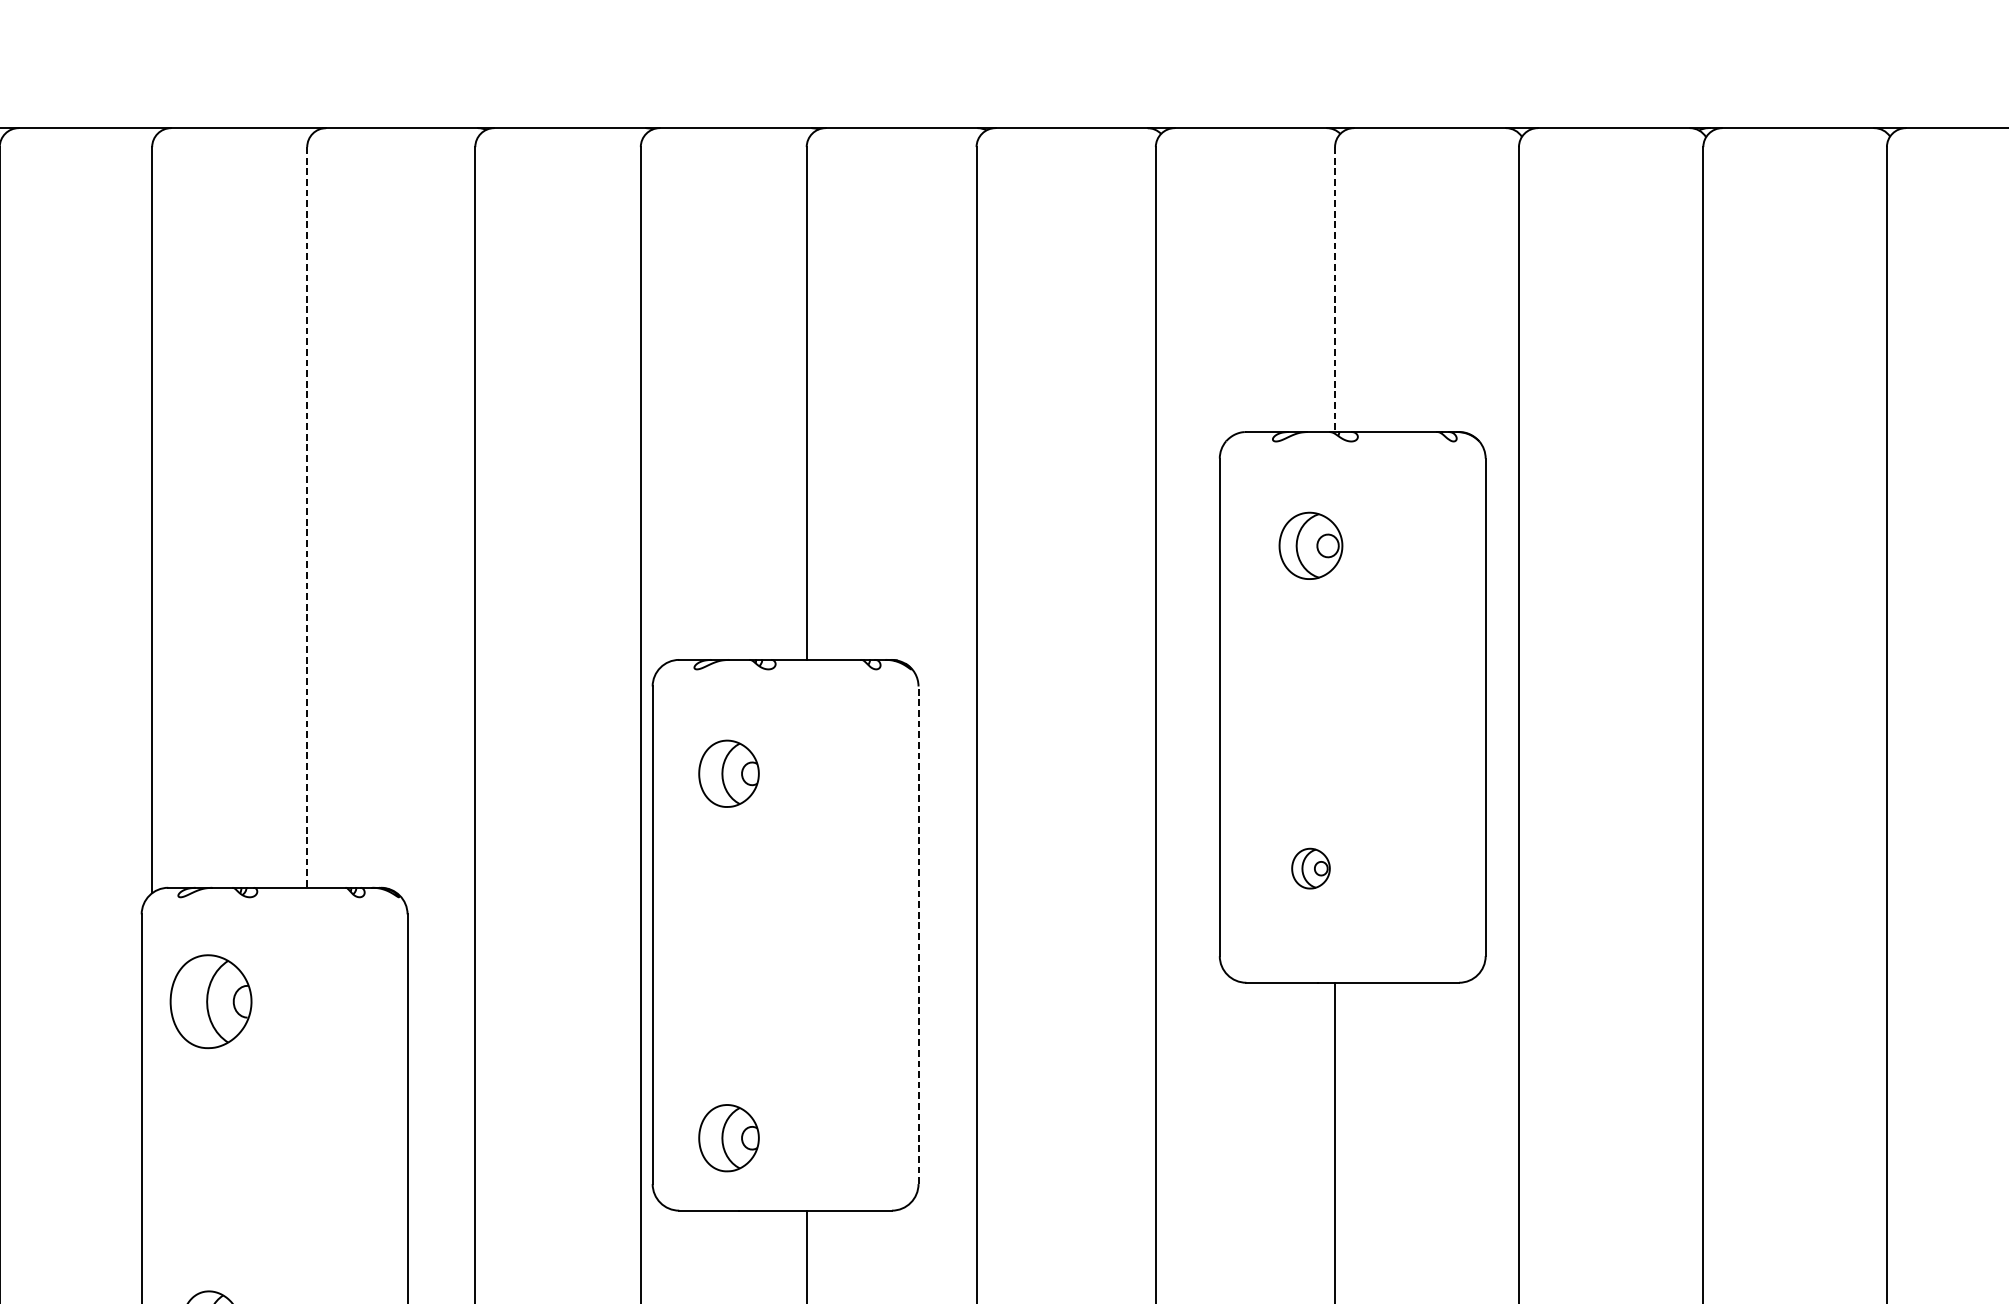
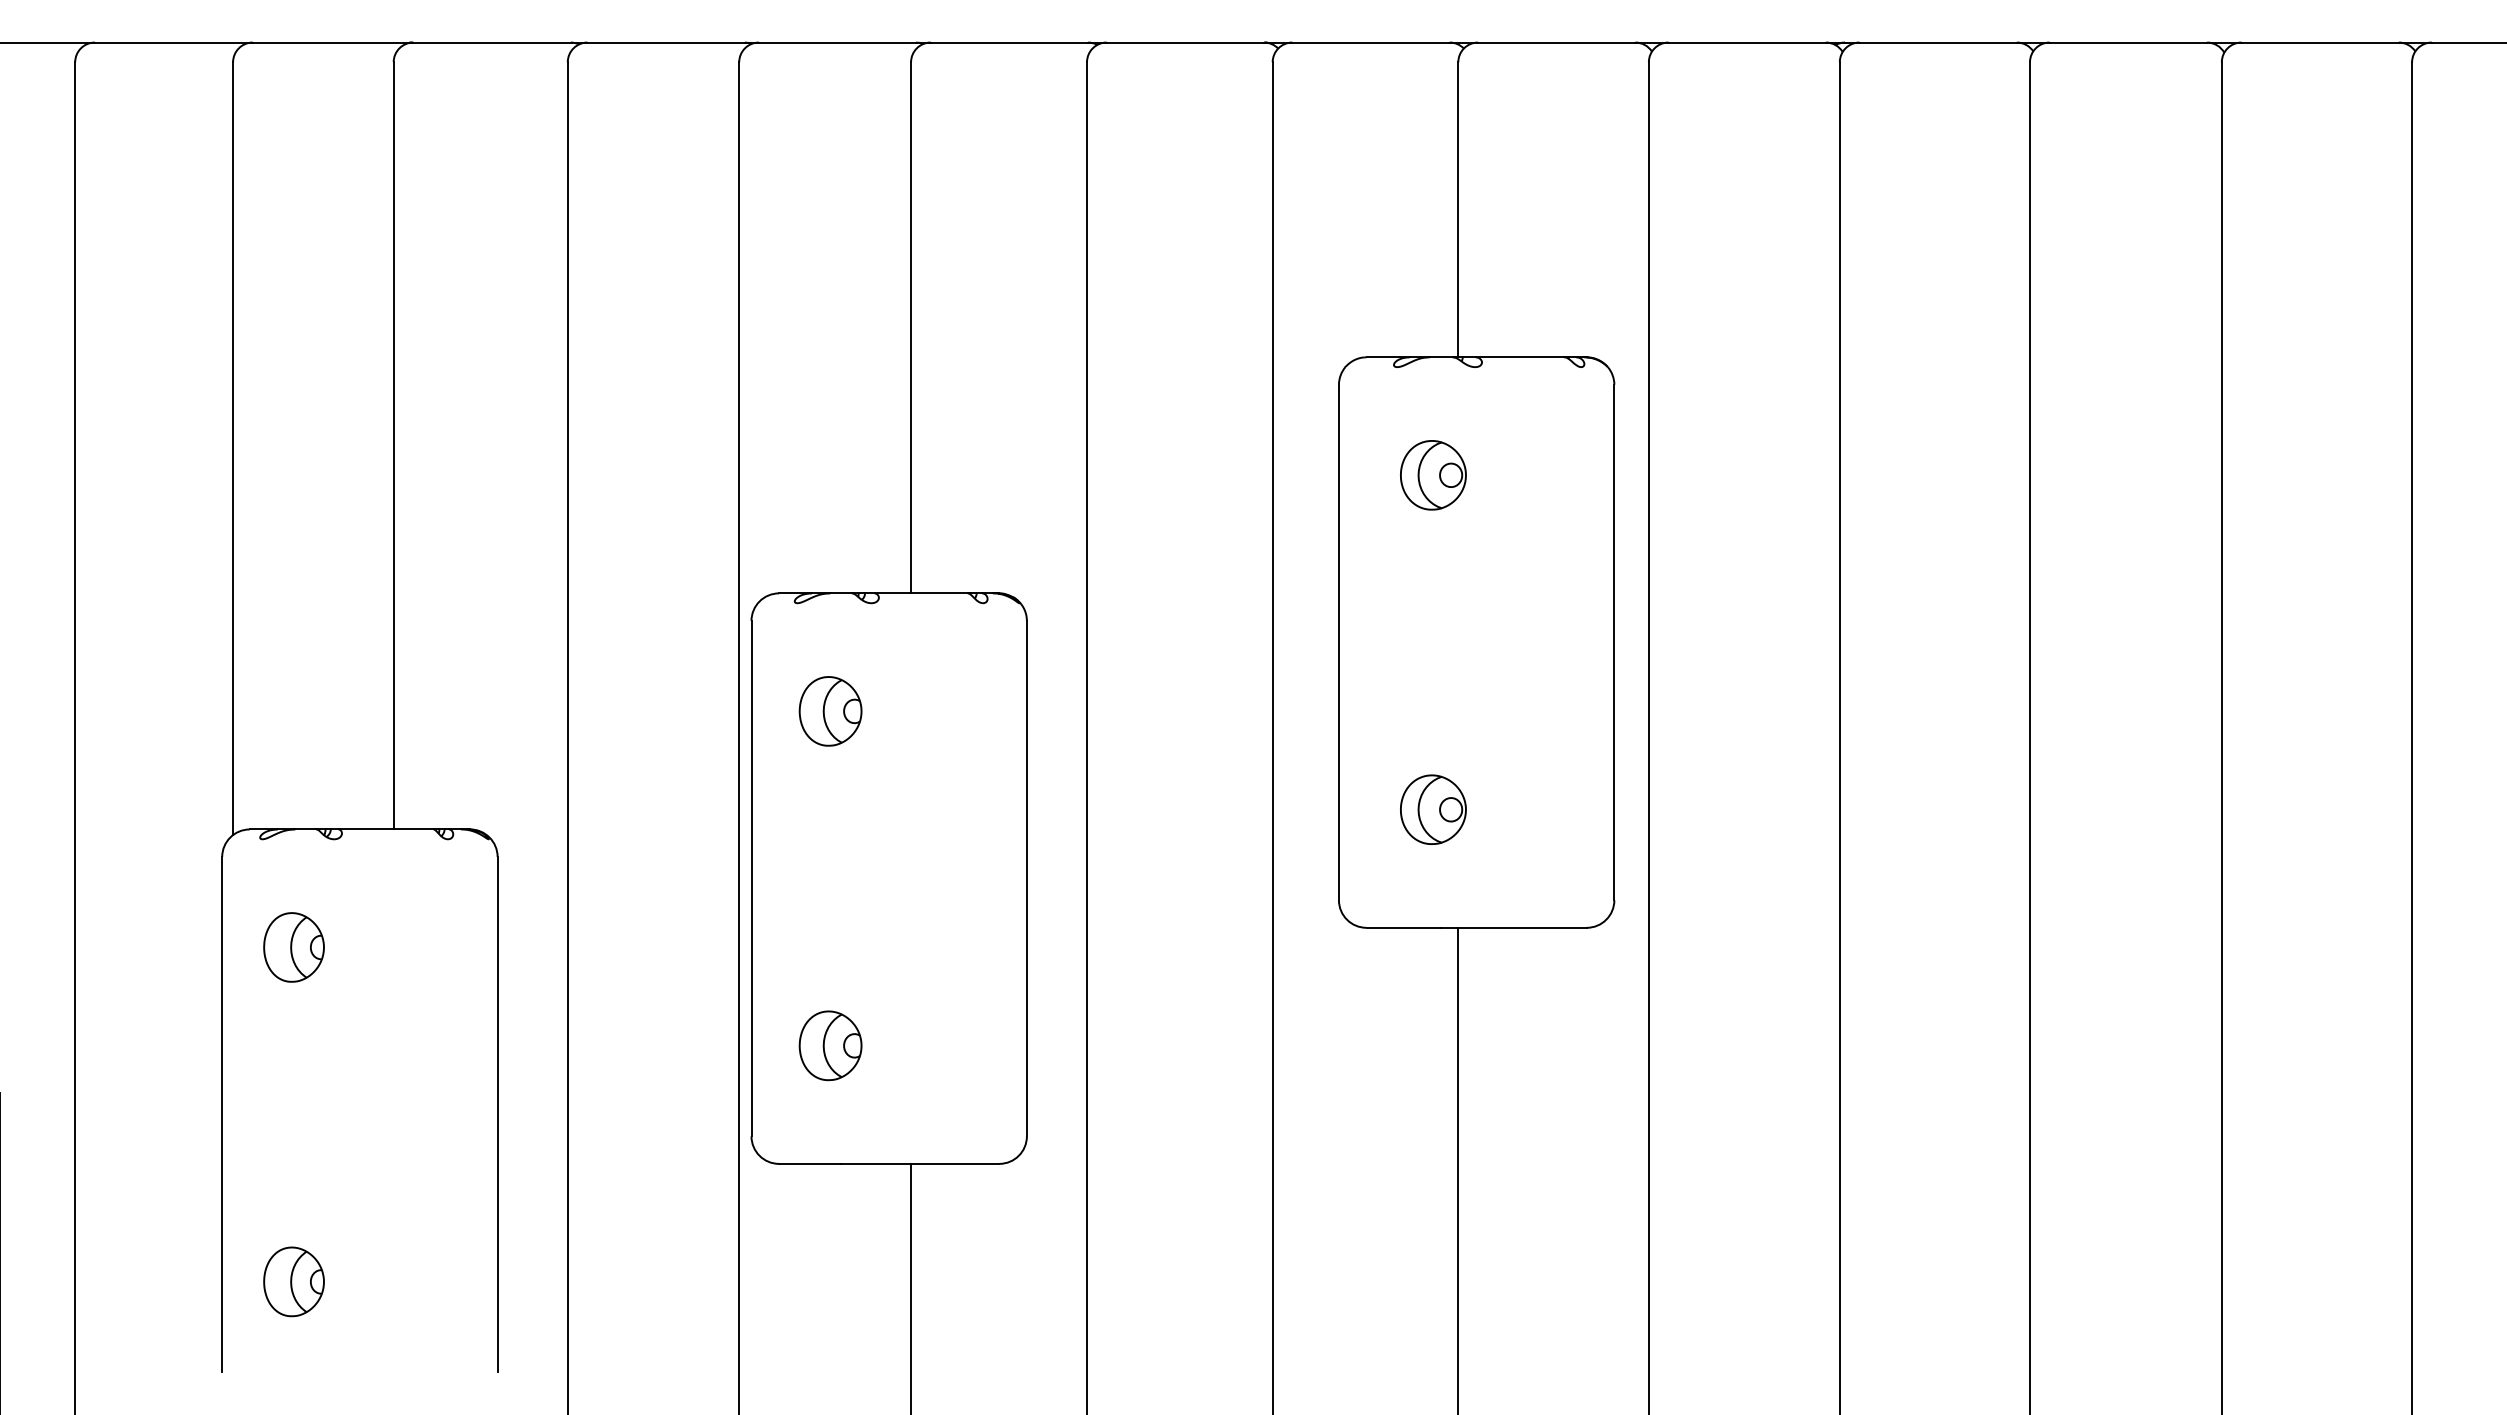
line: (1335, 289) -> (1458, 209), dashed -> solid
line: (307, 517) -> (393, 445), dashed -> solid
part: (1311, 868) -> (1433, 809), size x1.67
line: (918, 935) -> (1026, 878), dashed -> solid
part: (210, 1001) -> (293, 947), size x0.71
part: (728, 1137) -> (830, 1045), moved

